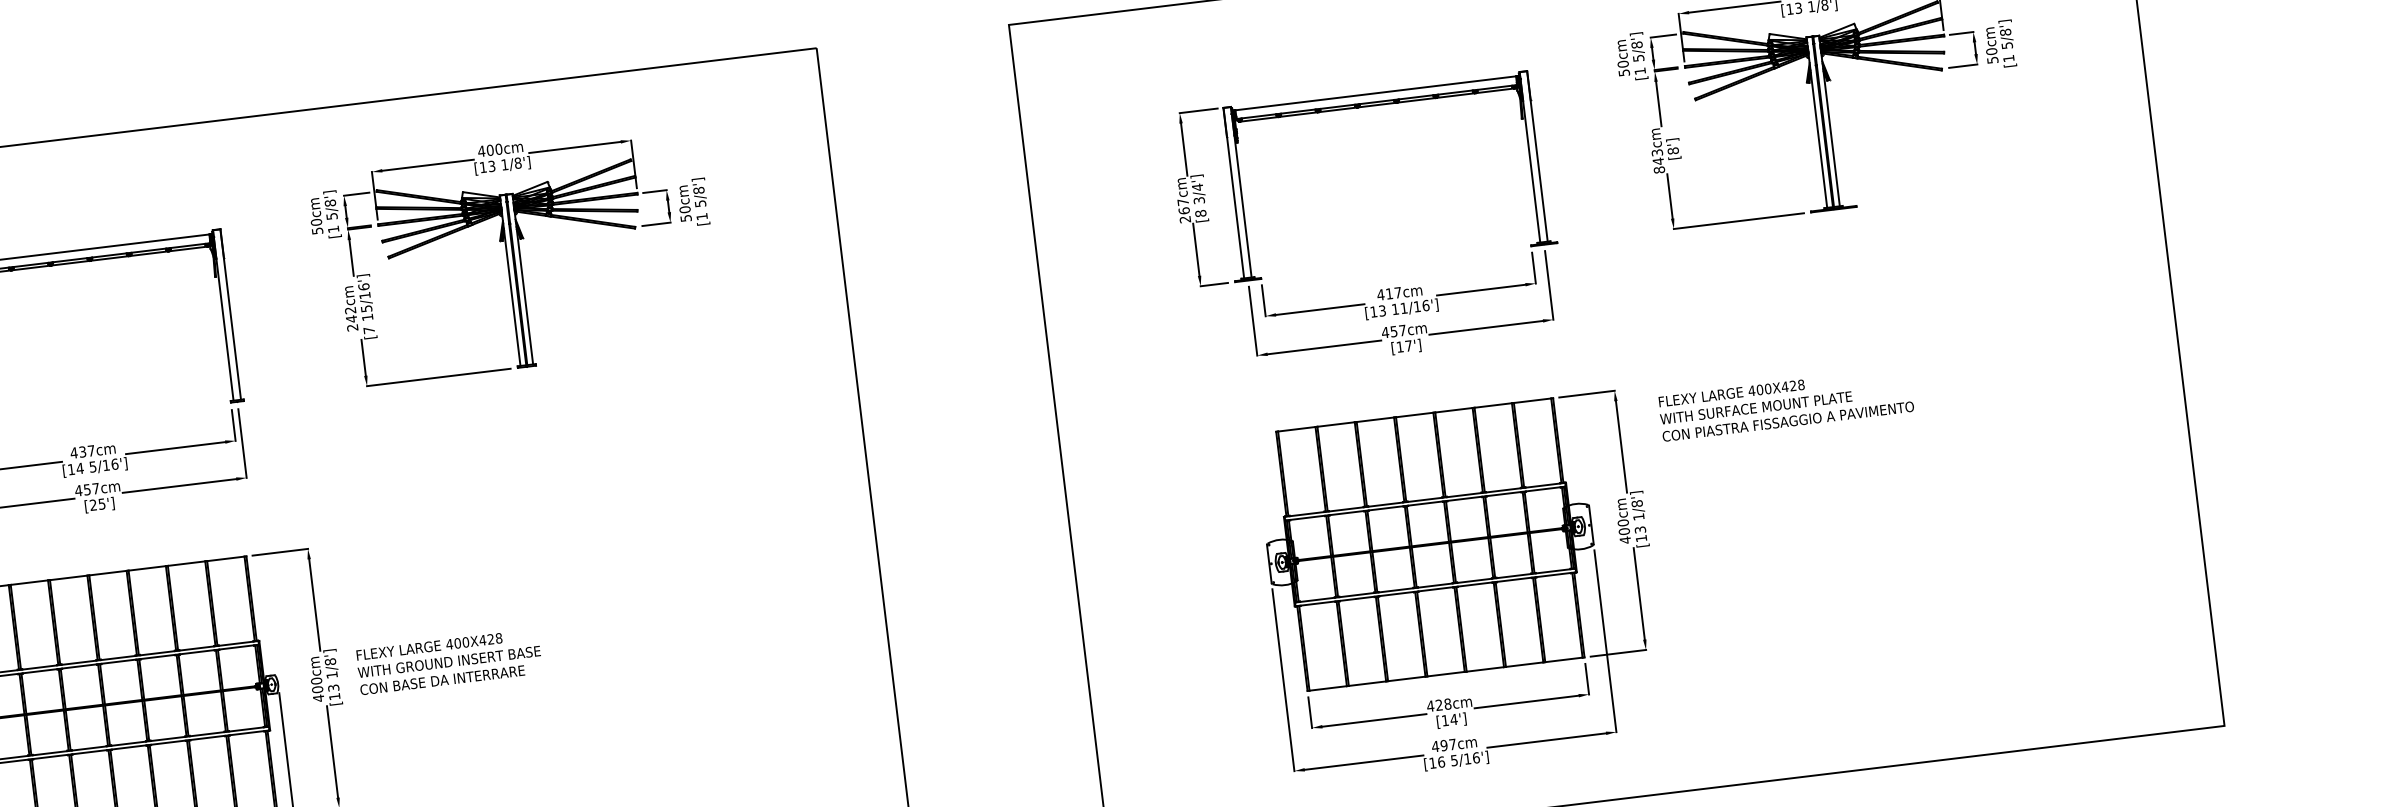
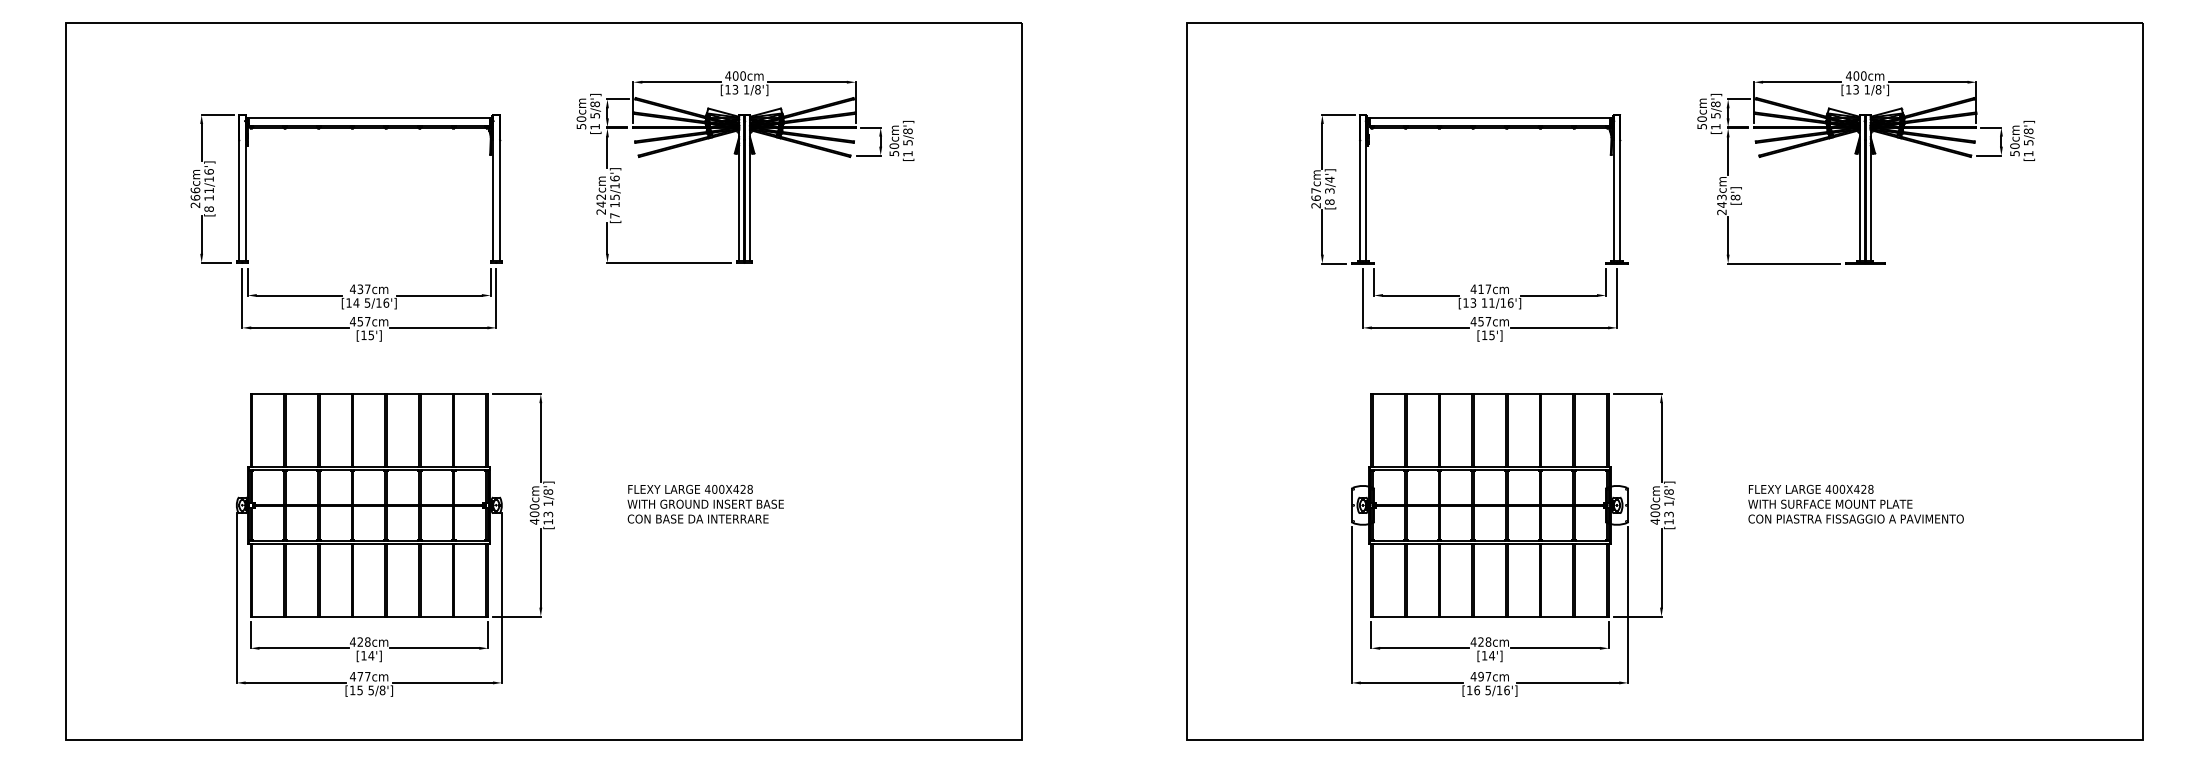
text: (1658, 170) -> (1721, 212), 843cm -> 243cm
text: (1408, 346) -> (1491, 335), [17'] -> [15']
text: (1785, 403) -> (1855, 503), moved
text: (92, 504) -> (363, 334), [25'] -> [15']
text: (448, 661) -> (705, 503), moved

